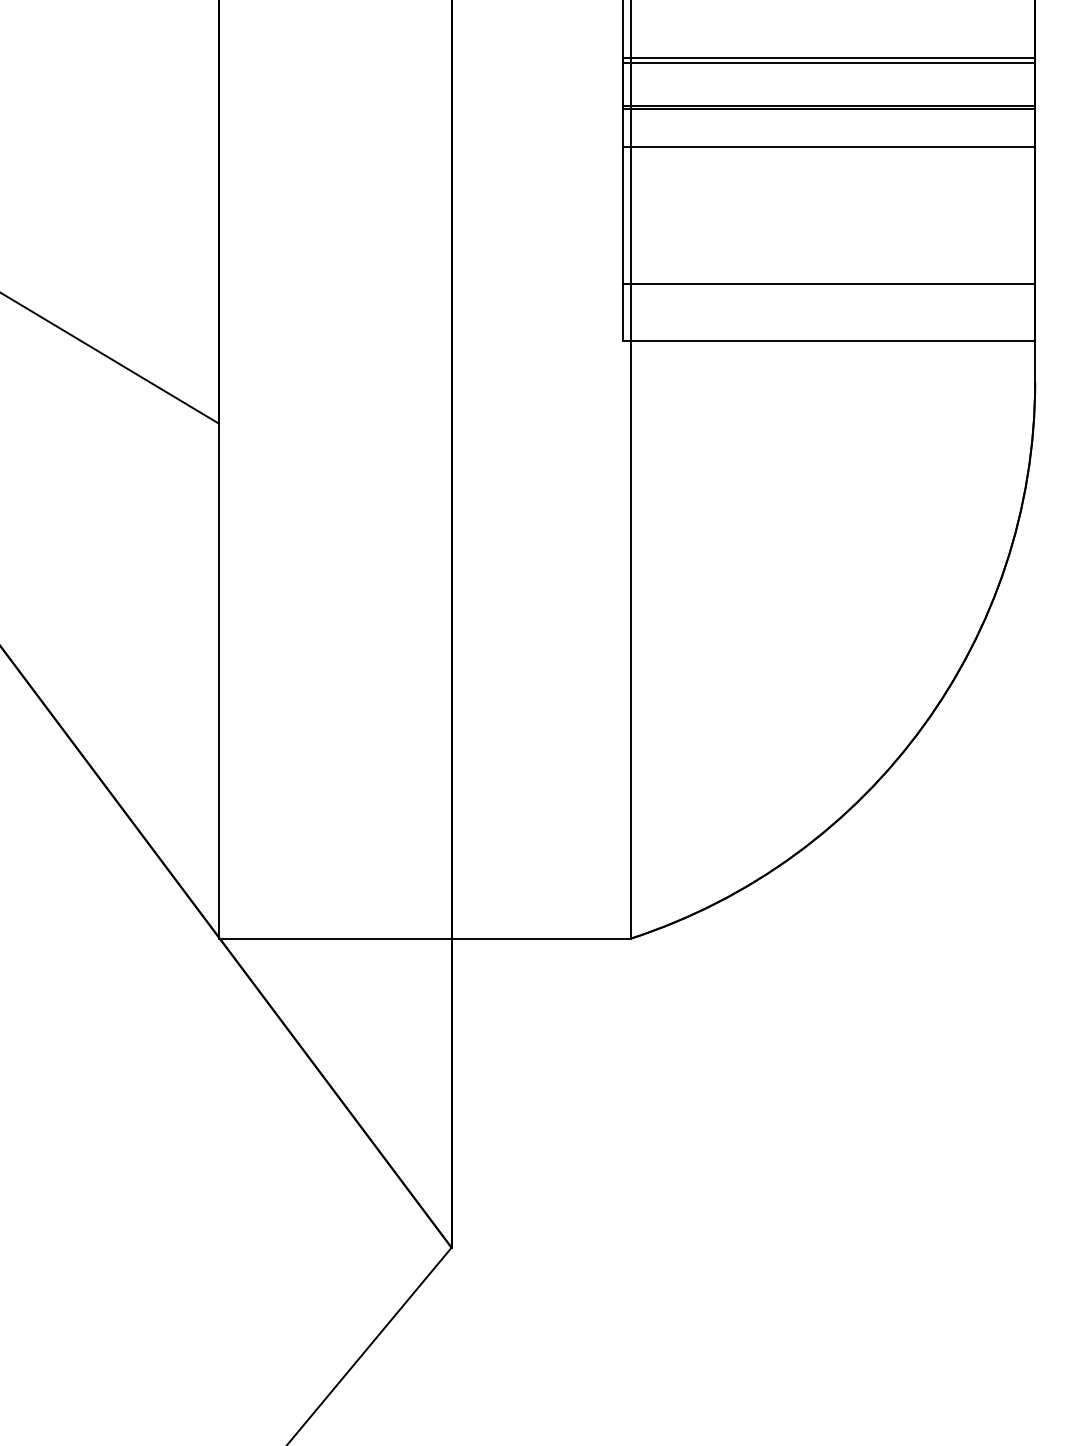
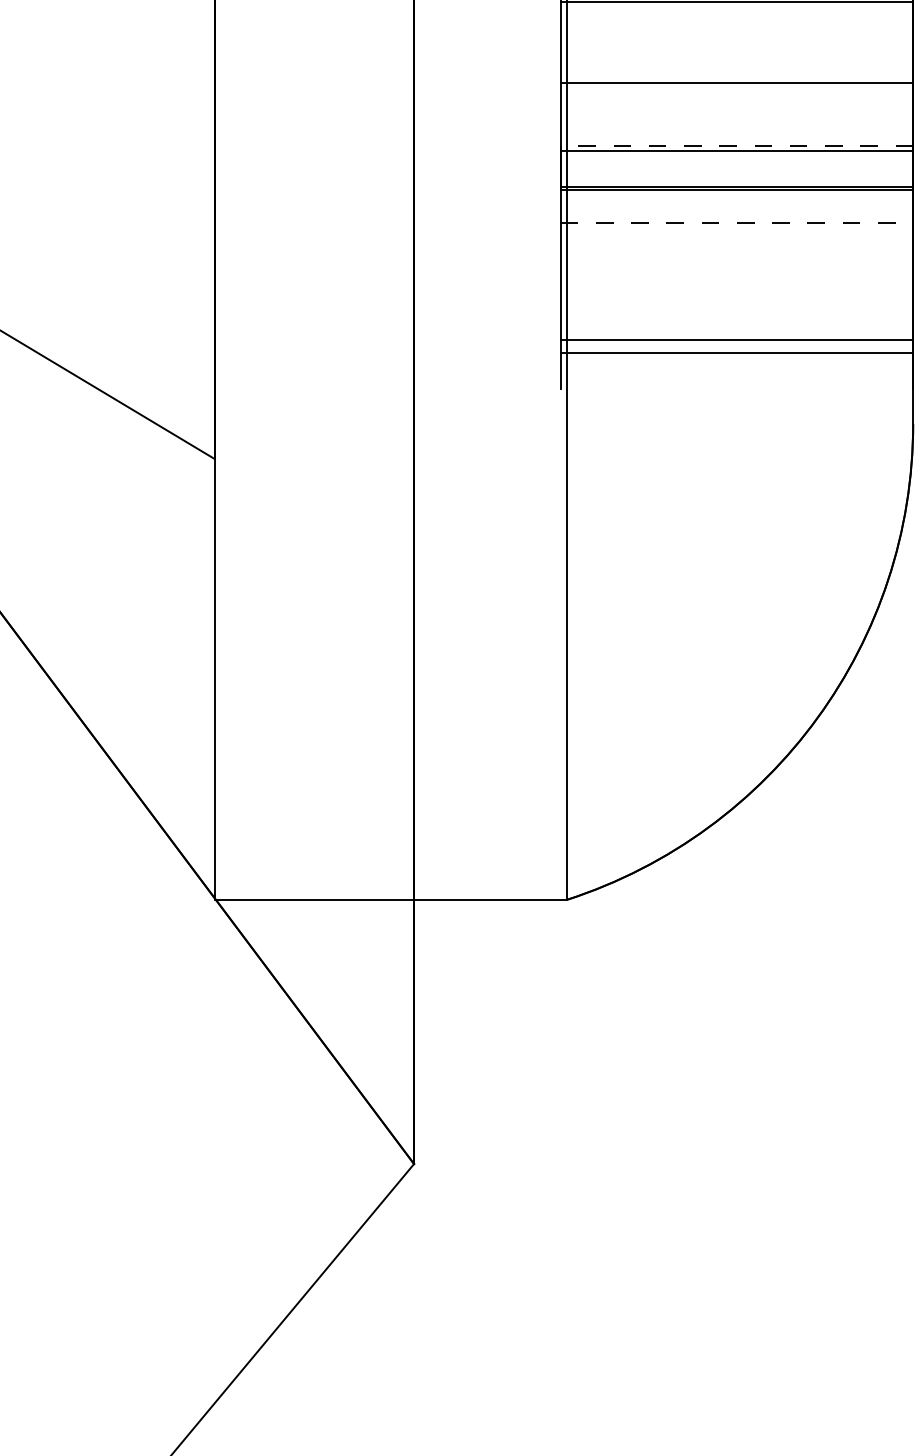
line: (828, 57) -> (736, 146), solid -> dashed
line: (829, 146) -> (737, 222), solid -> dashed
line: (828, 340) -> (736, 352), moved

